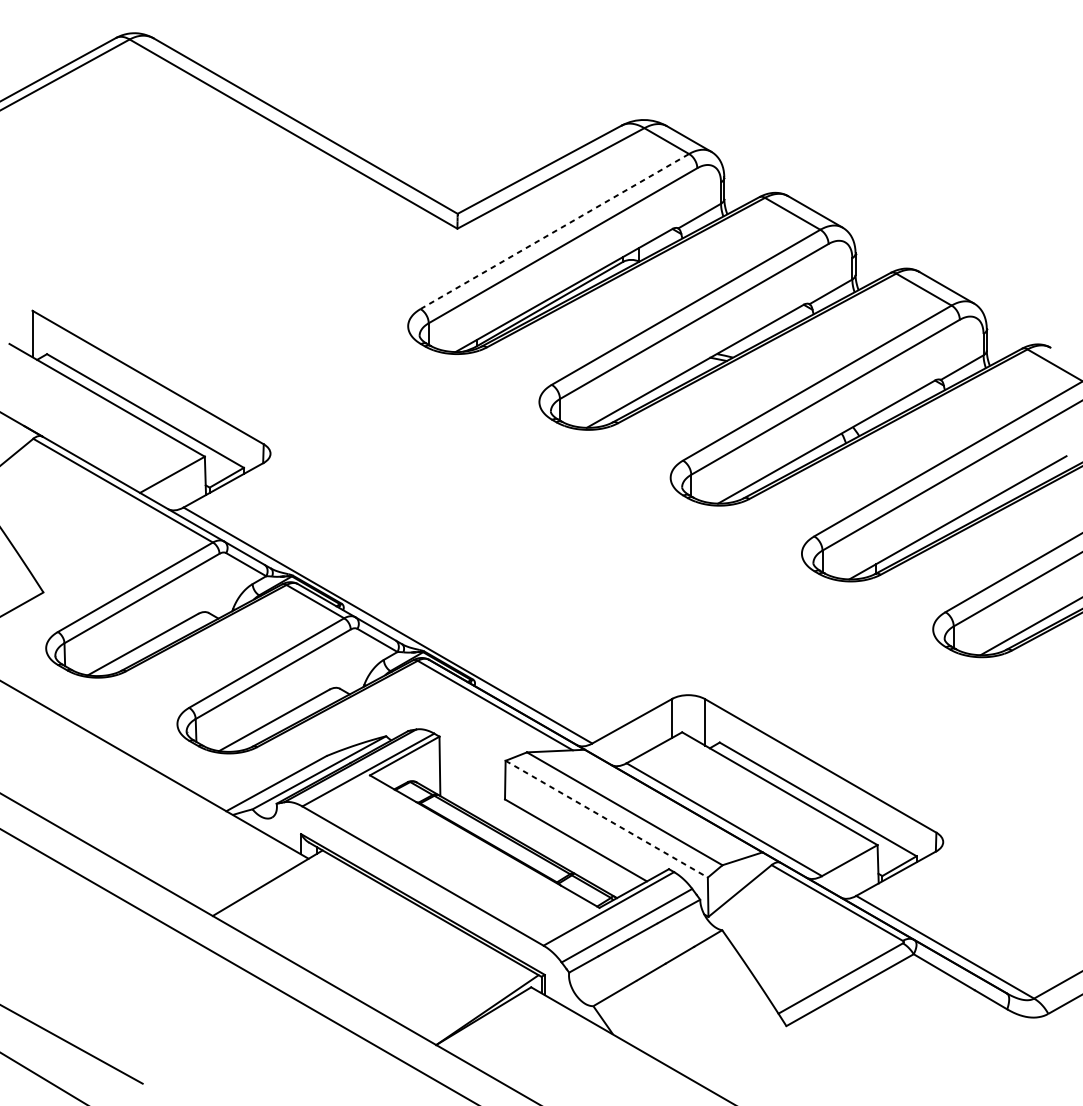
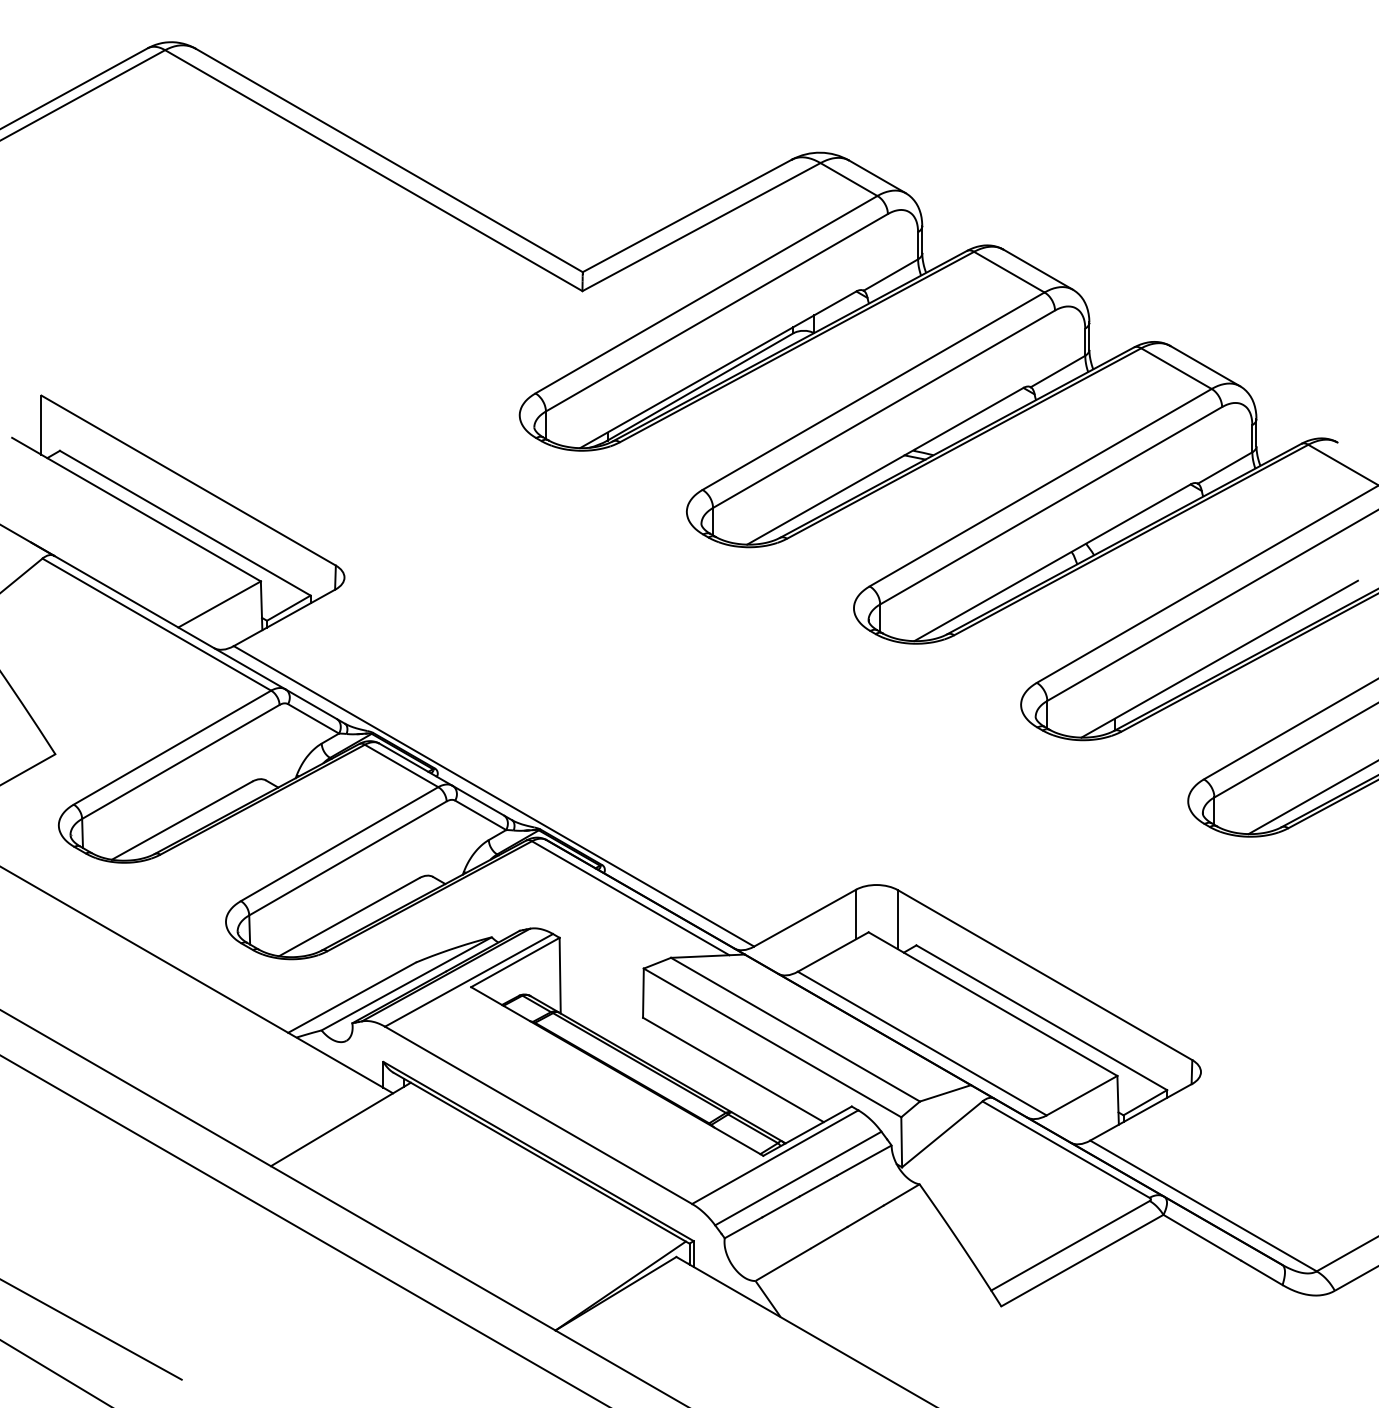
line: (554, 231) -> (706, 294), dashed -> solid
line: (606, 818) -> (772, 1042), dashed -> solid

